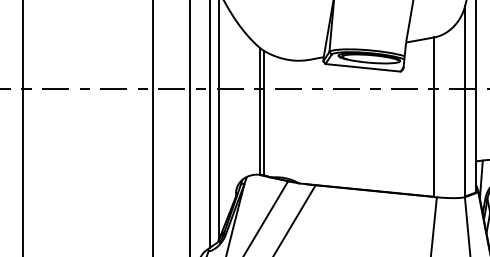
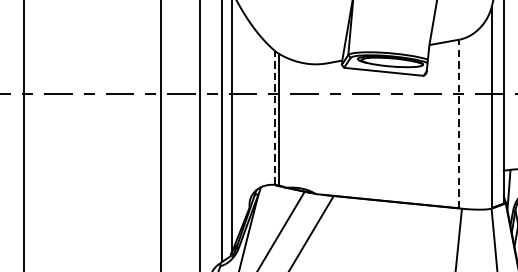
line: (259, 110) -> (274, 116), solid -> dashed
line: (434, 117) -> (459, 124), solid -> dashed

